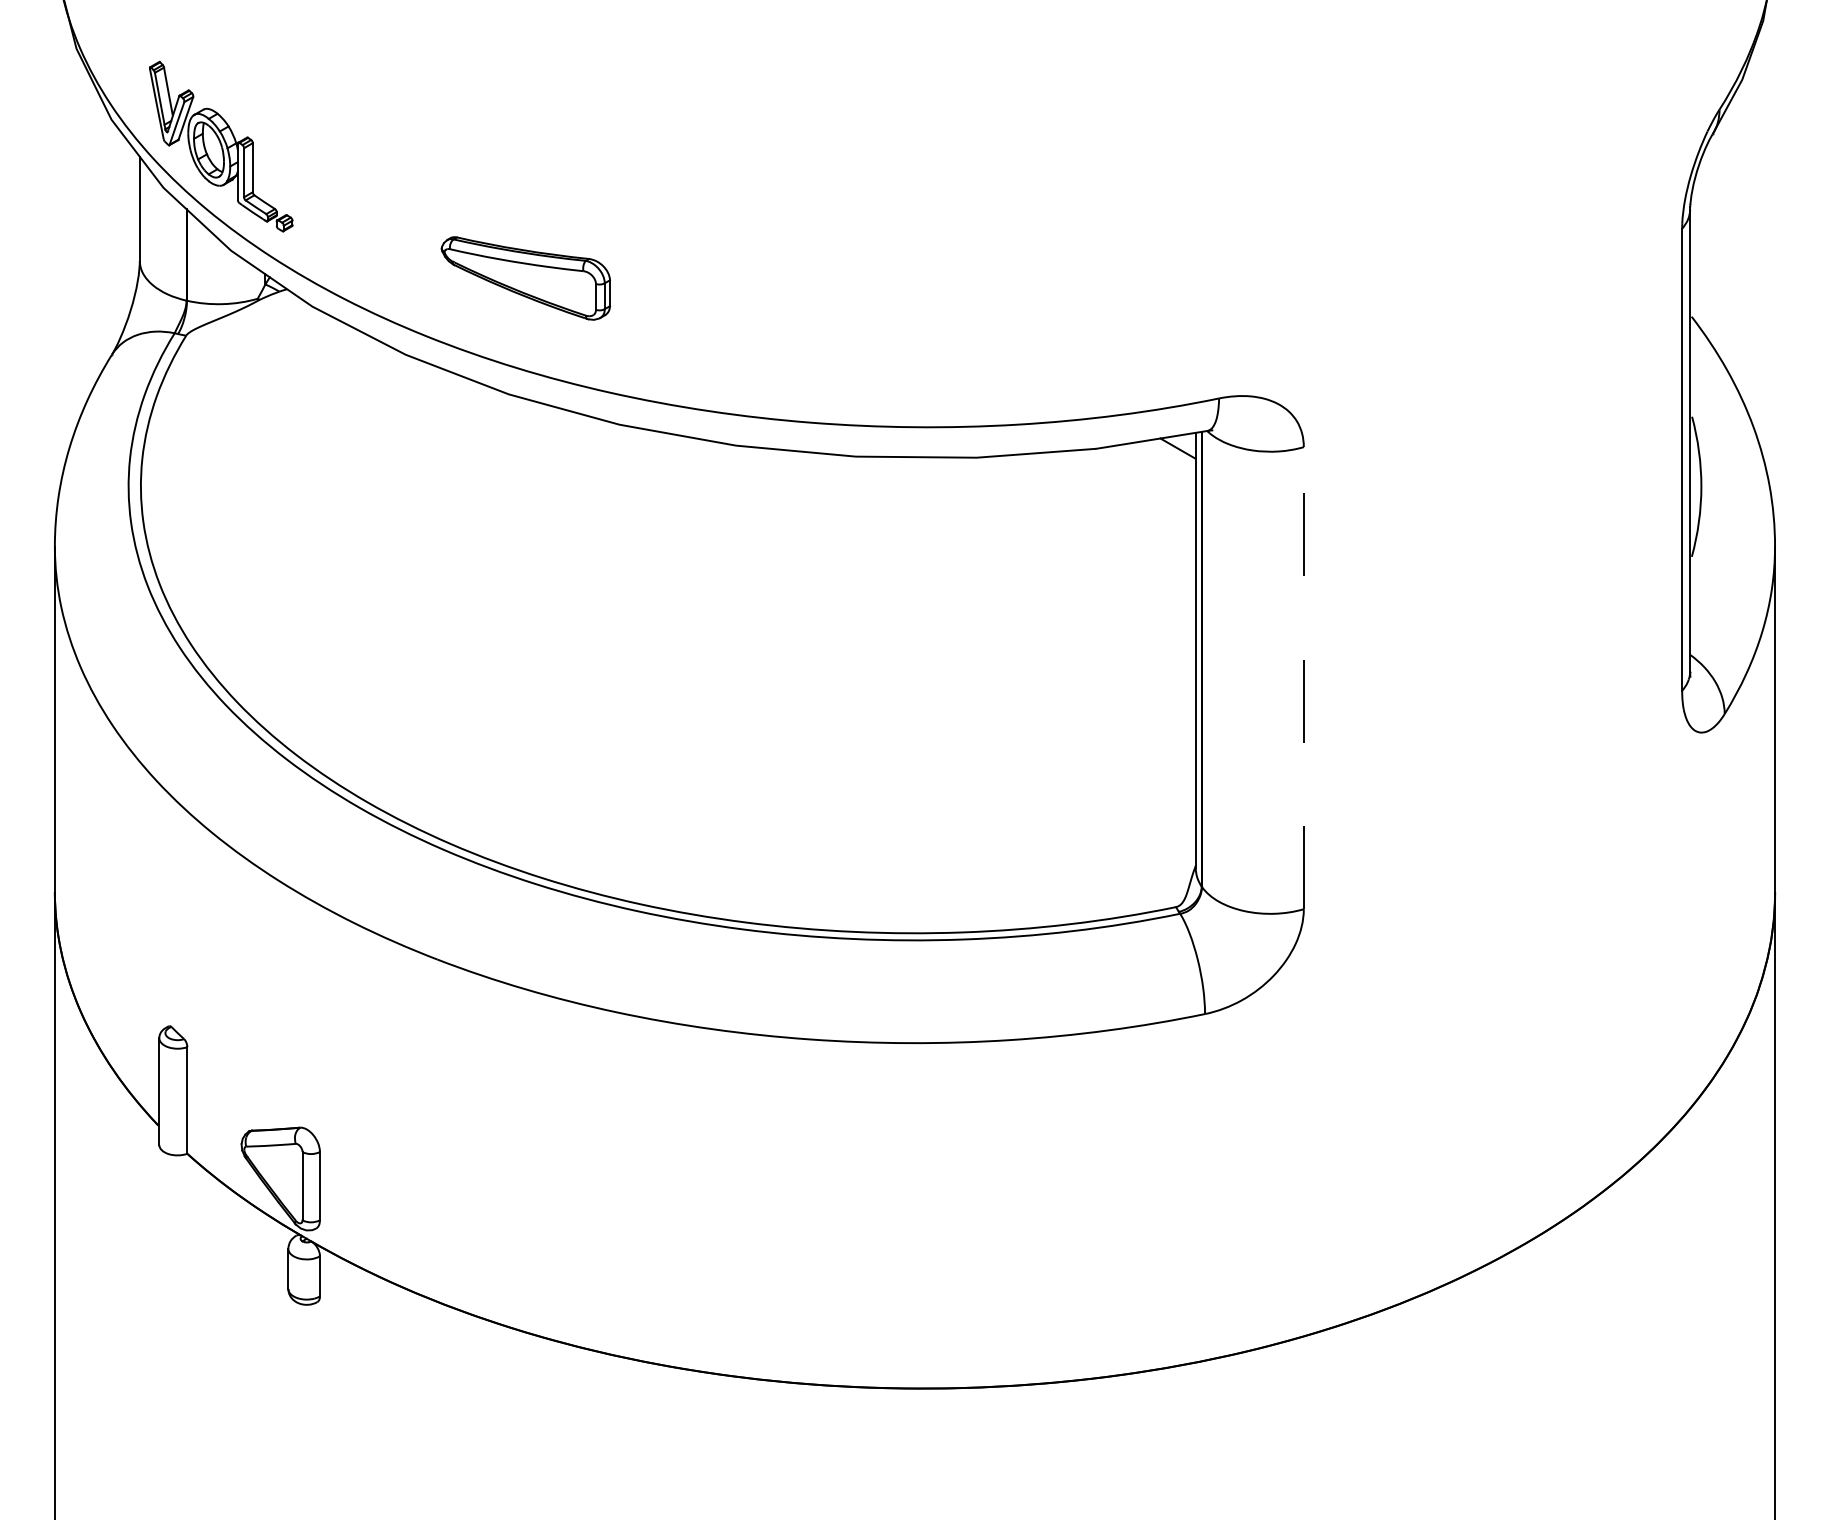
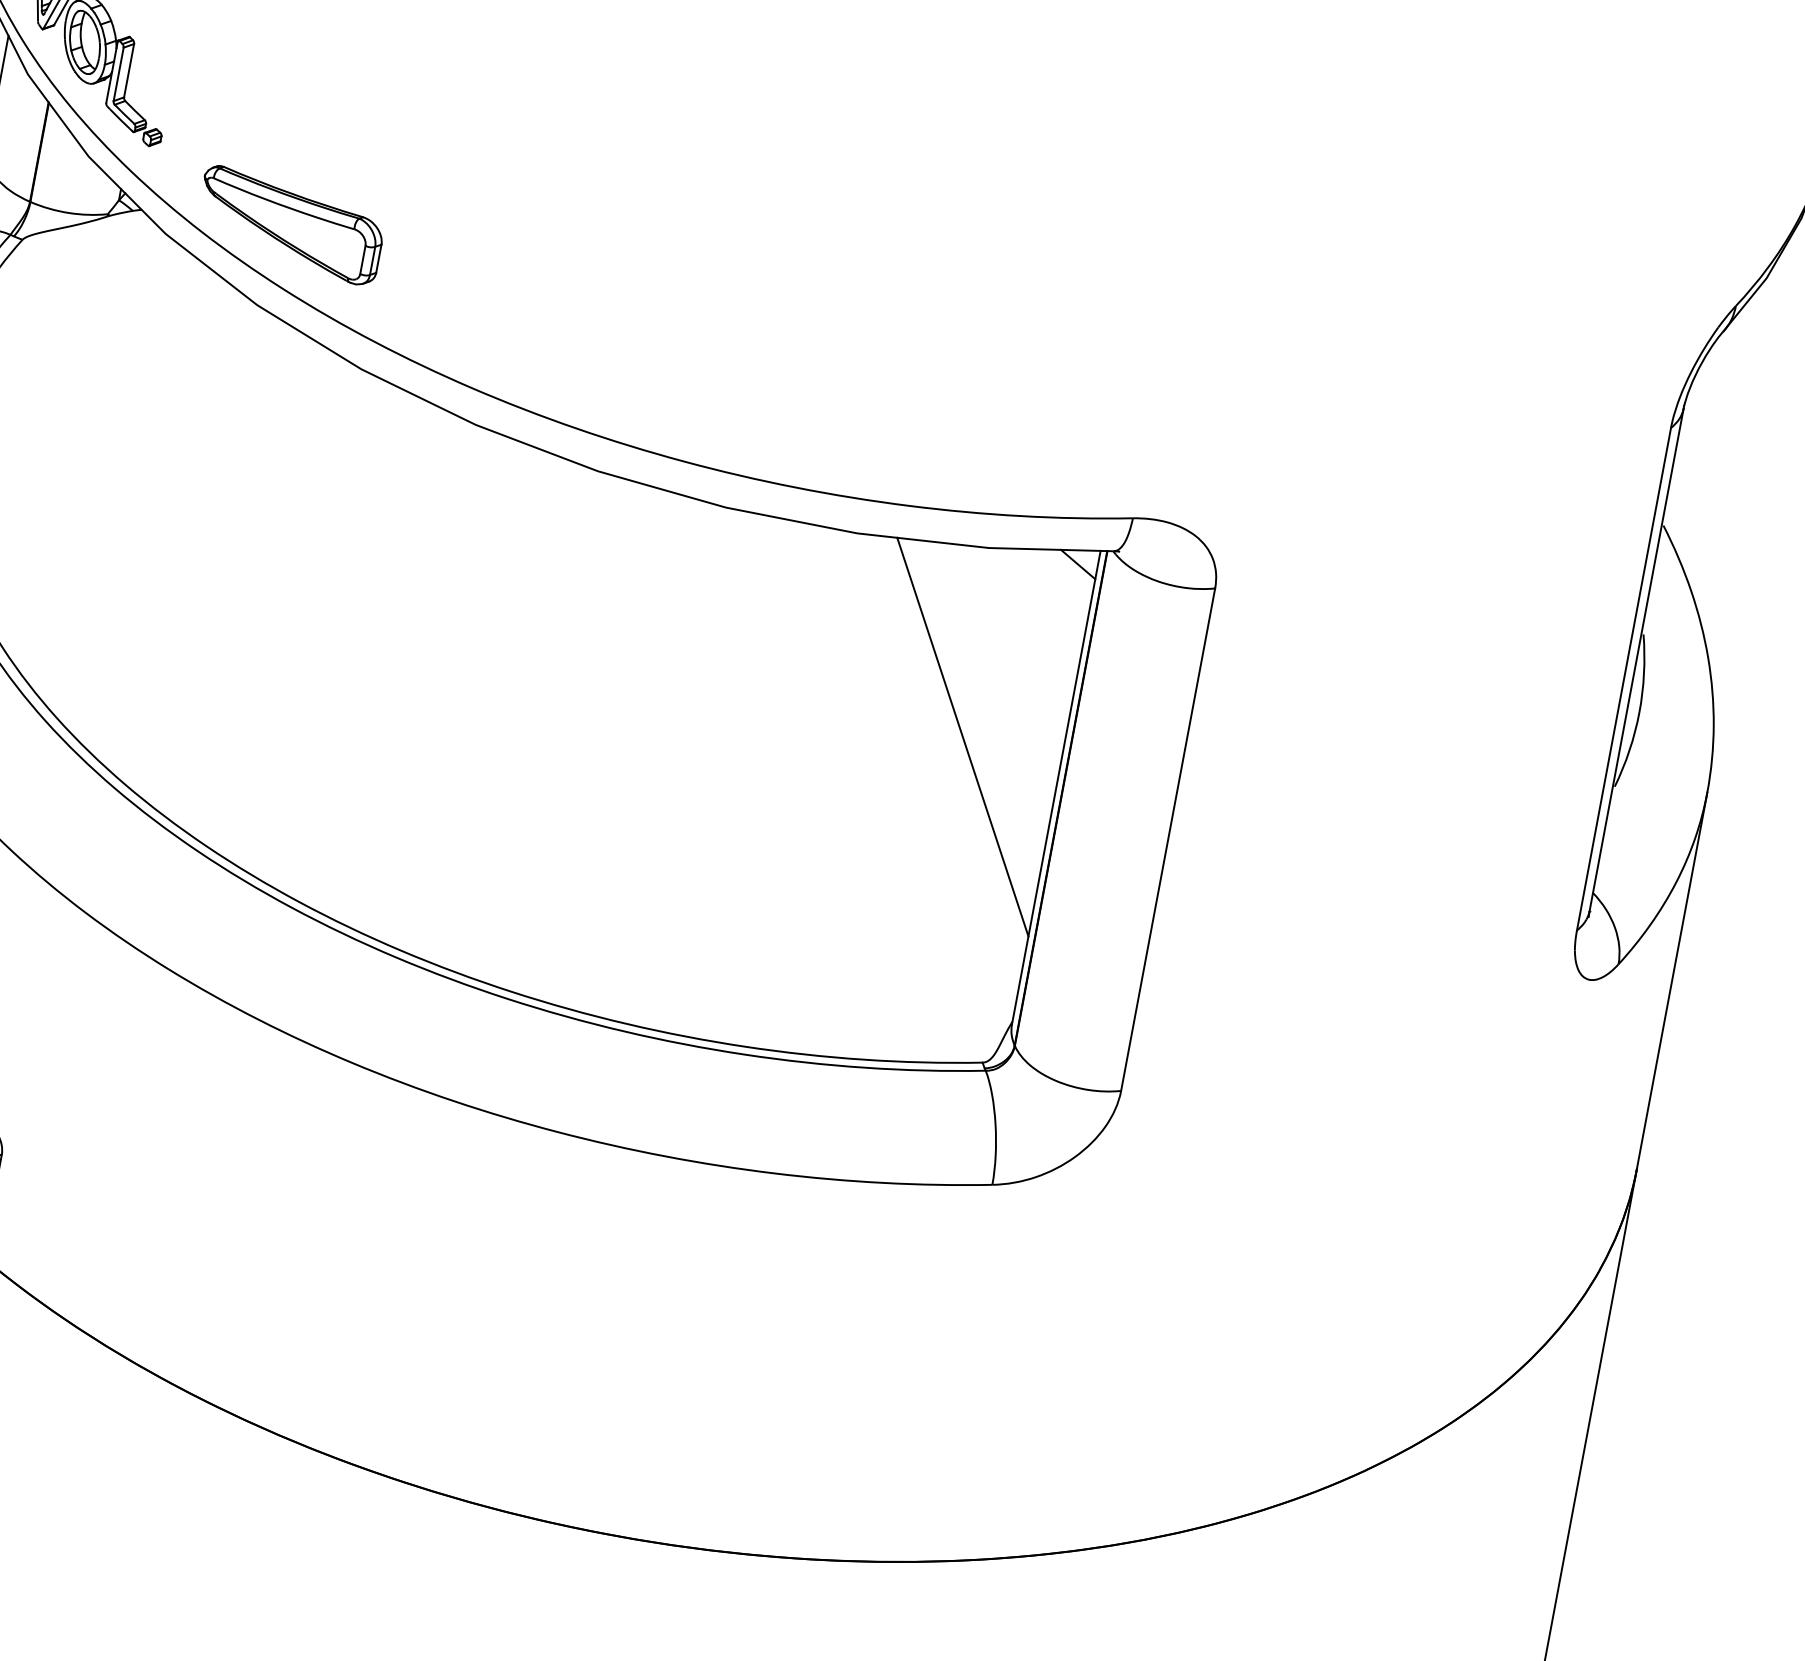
part: (525, 278) -> (290, 225), moved
line: (1103, 620) -> (962, 736), added
line: (1303, 677) -> (1167, 838), dashed -> solid

